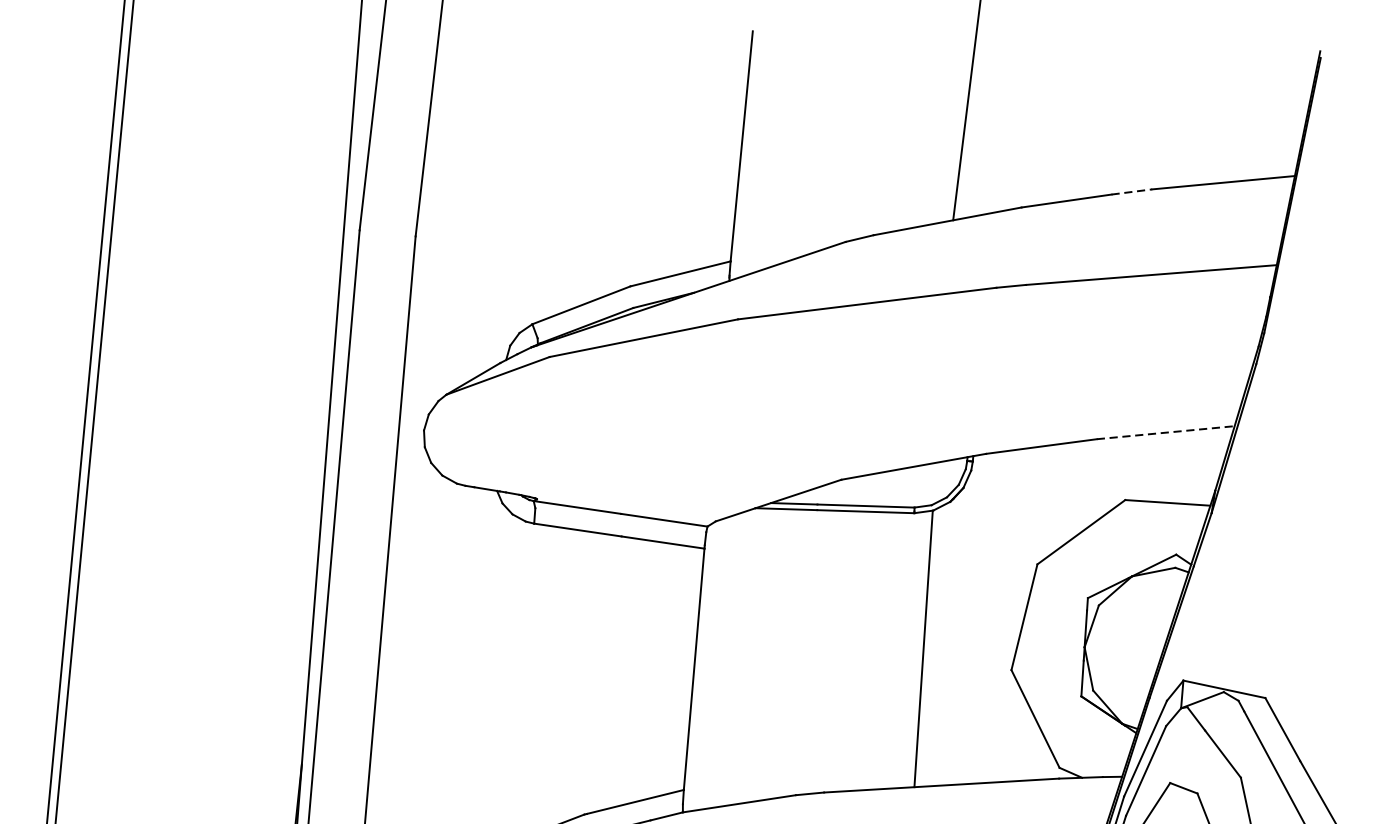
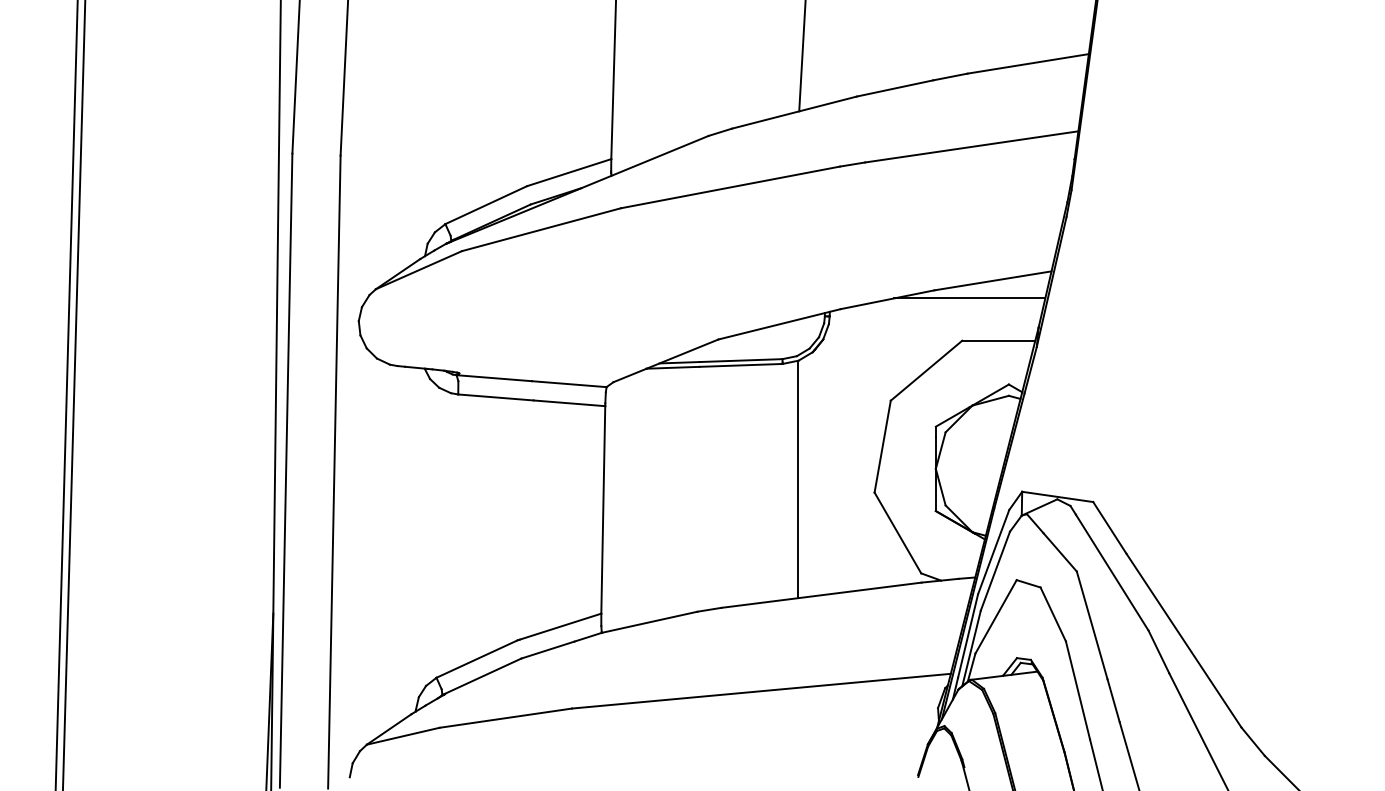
line: (1131, 192) -> (950, 77), dashed -> solid
line: (1166, 432) -> (993, 280), dashed -> solid
line: (1137, 451) -> (969, 298), added

